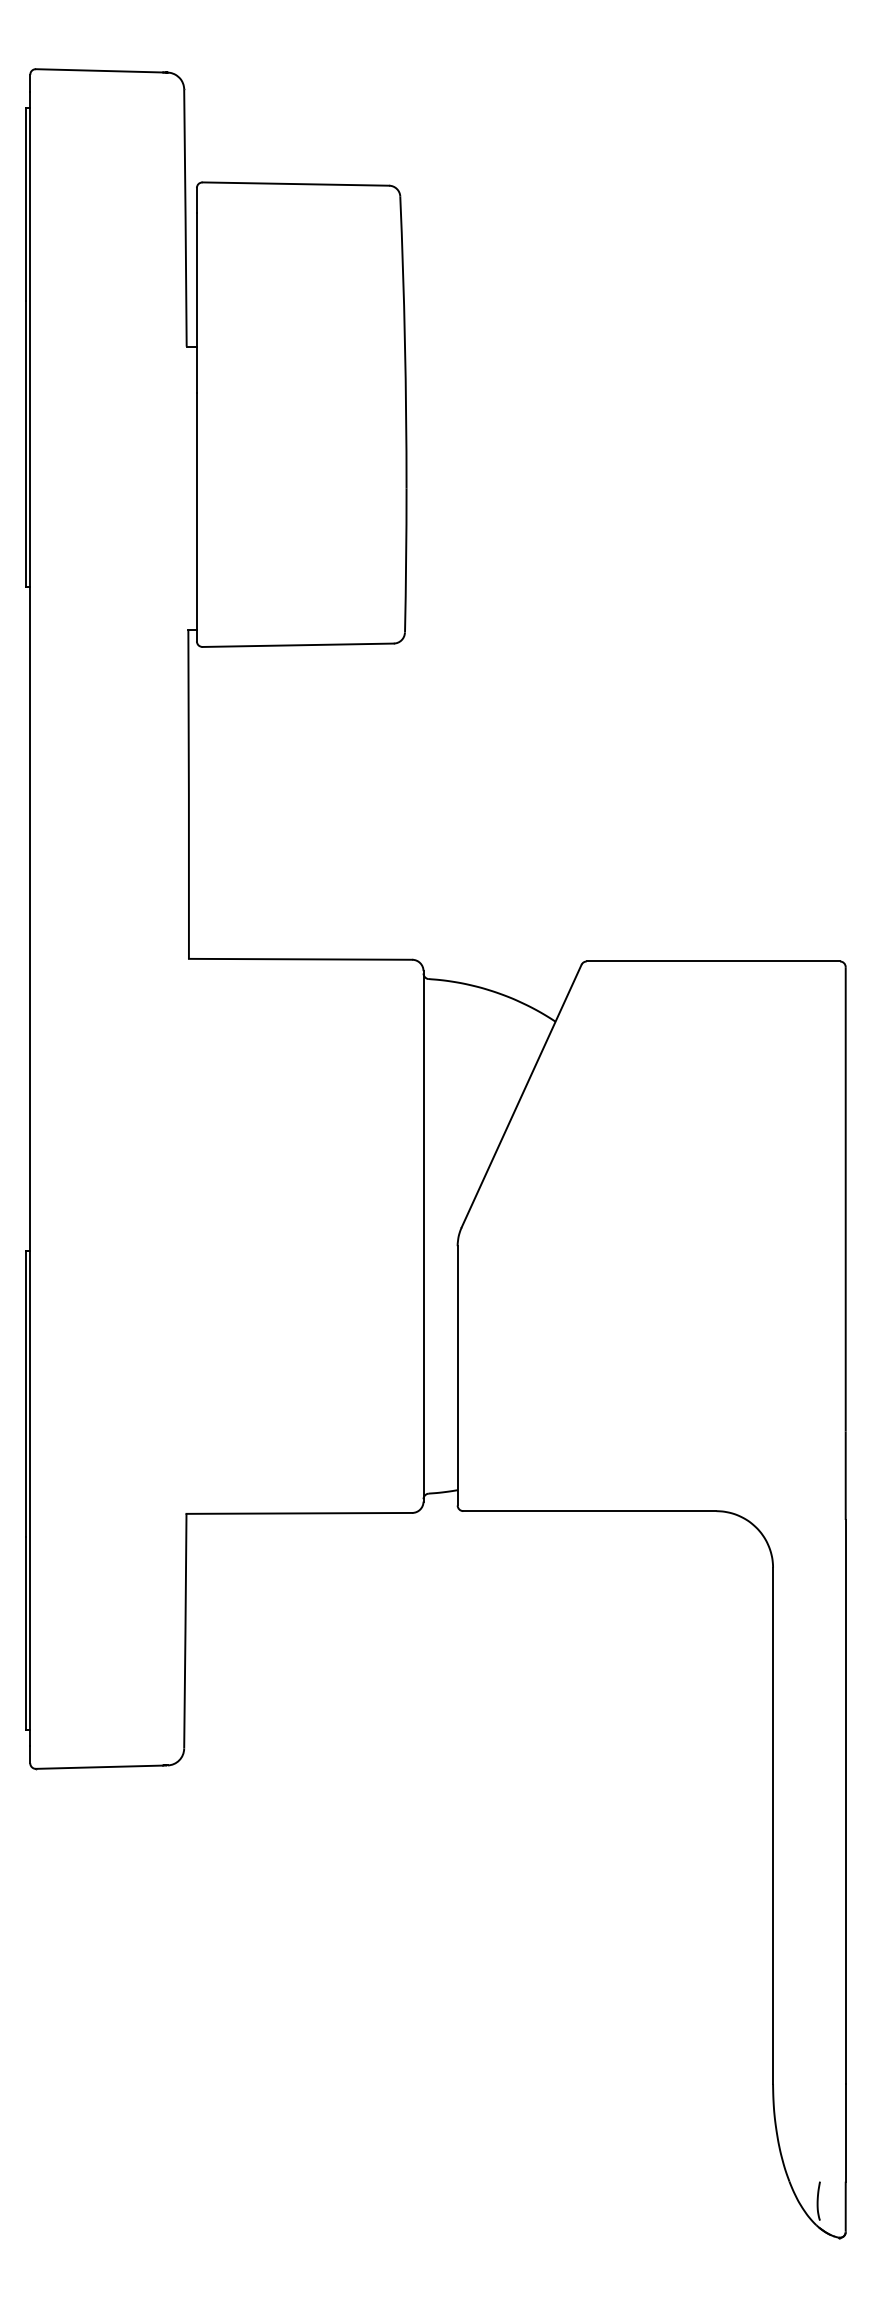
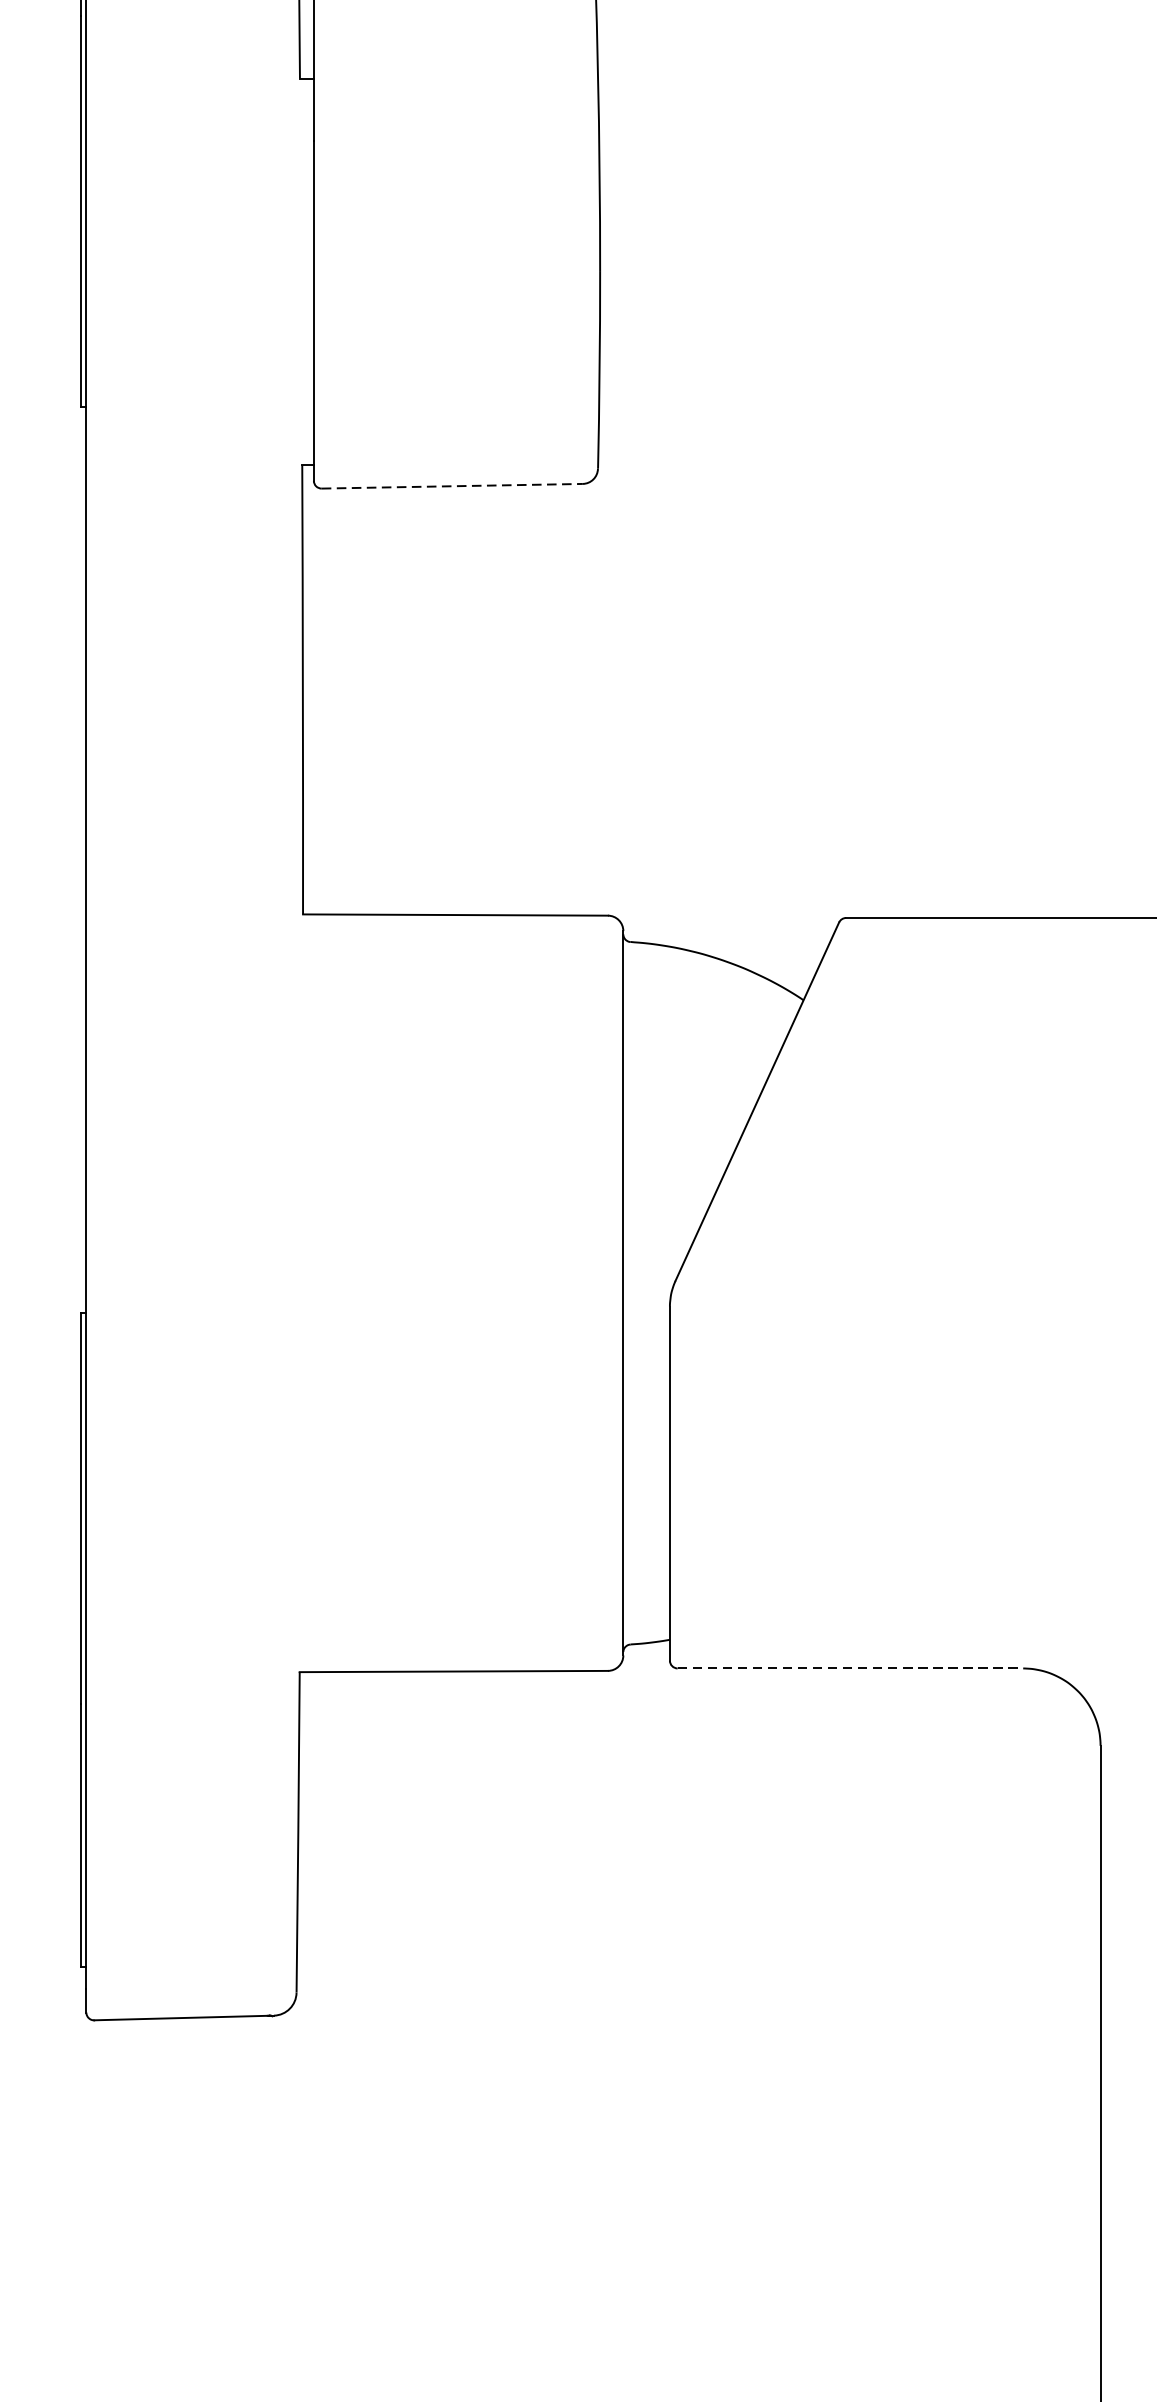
line: (298, 645) -> (452, 486), solid -> dashed
line: (589, 1511) -> (849, 1668), solid -> dashed

